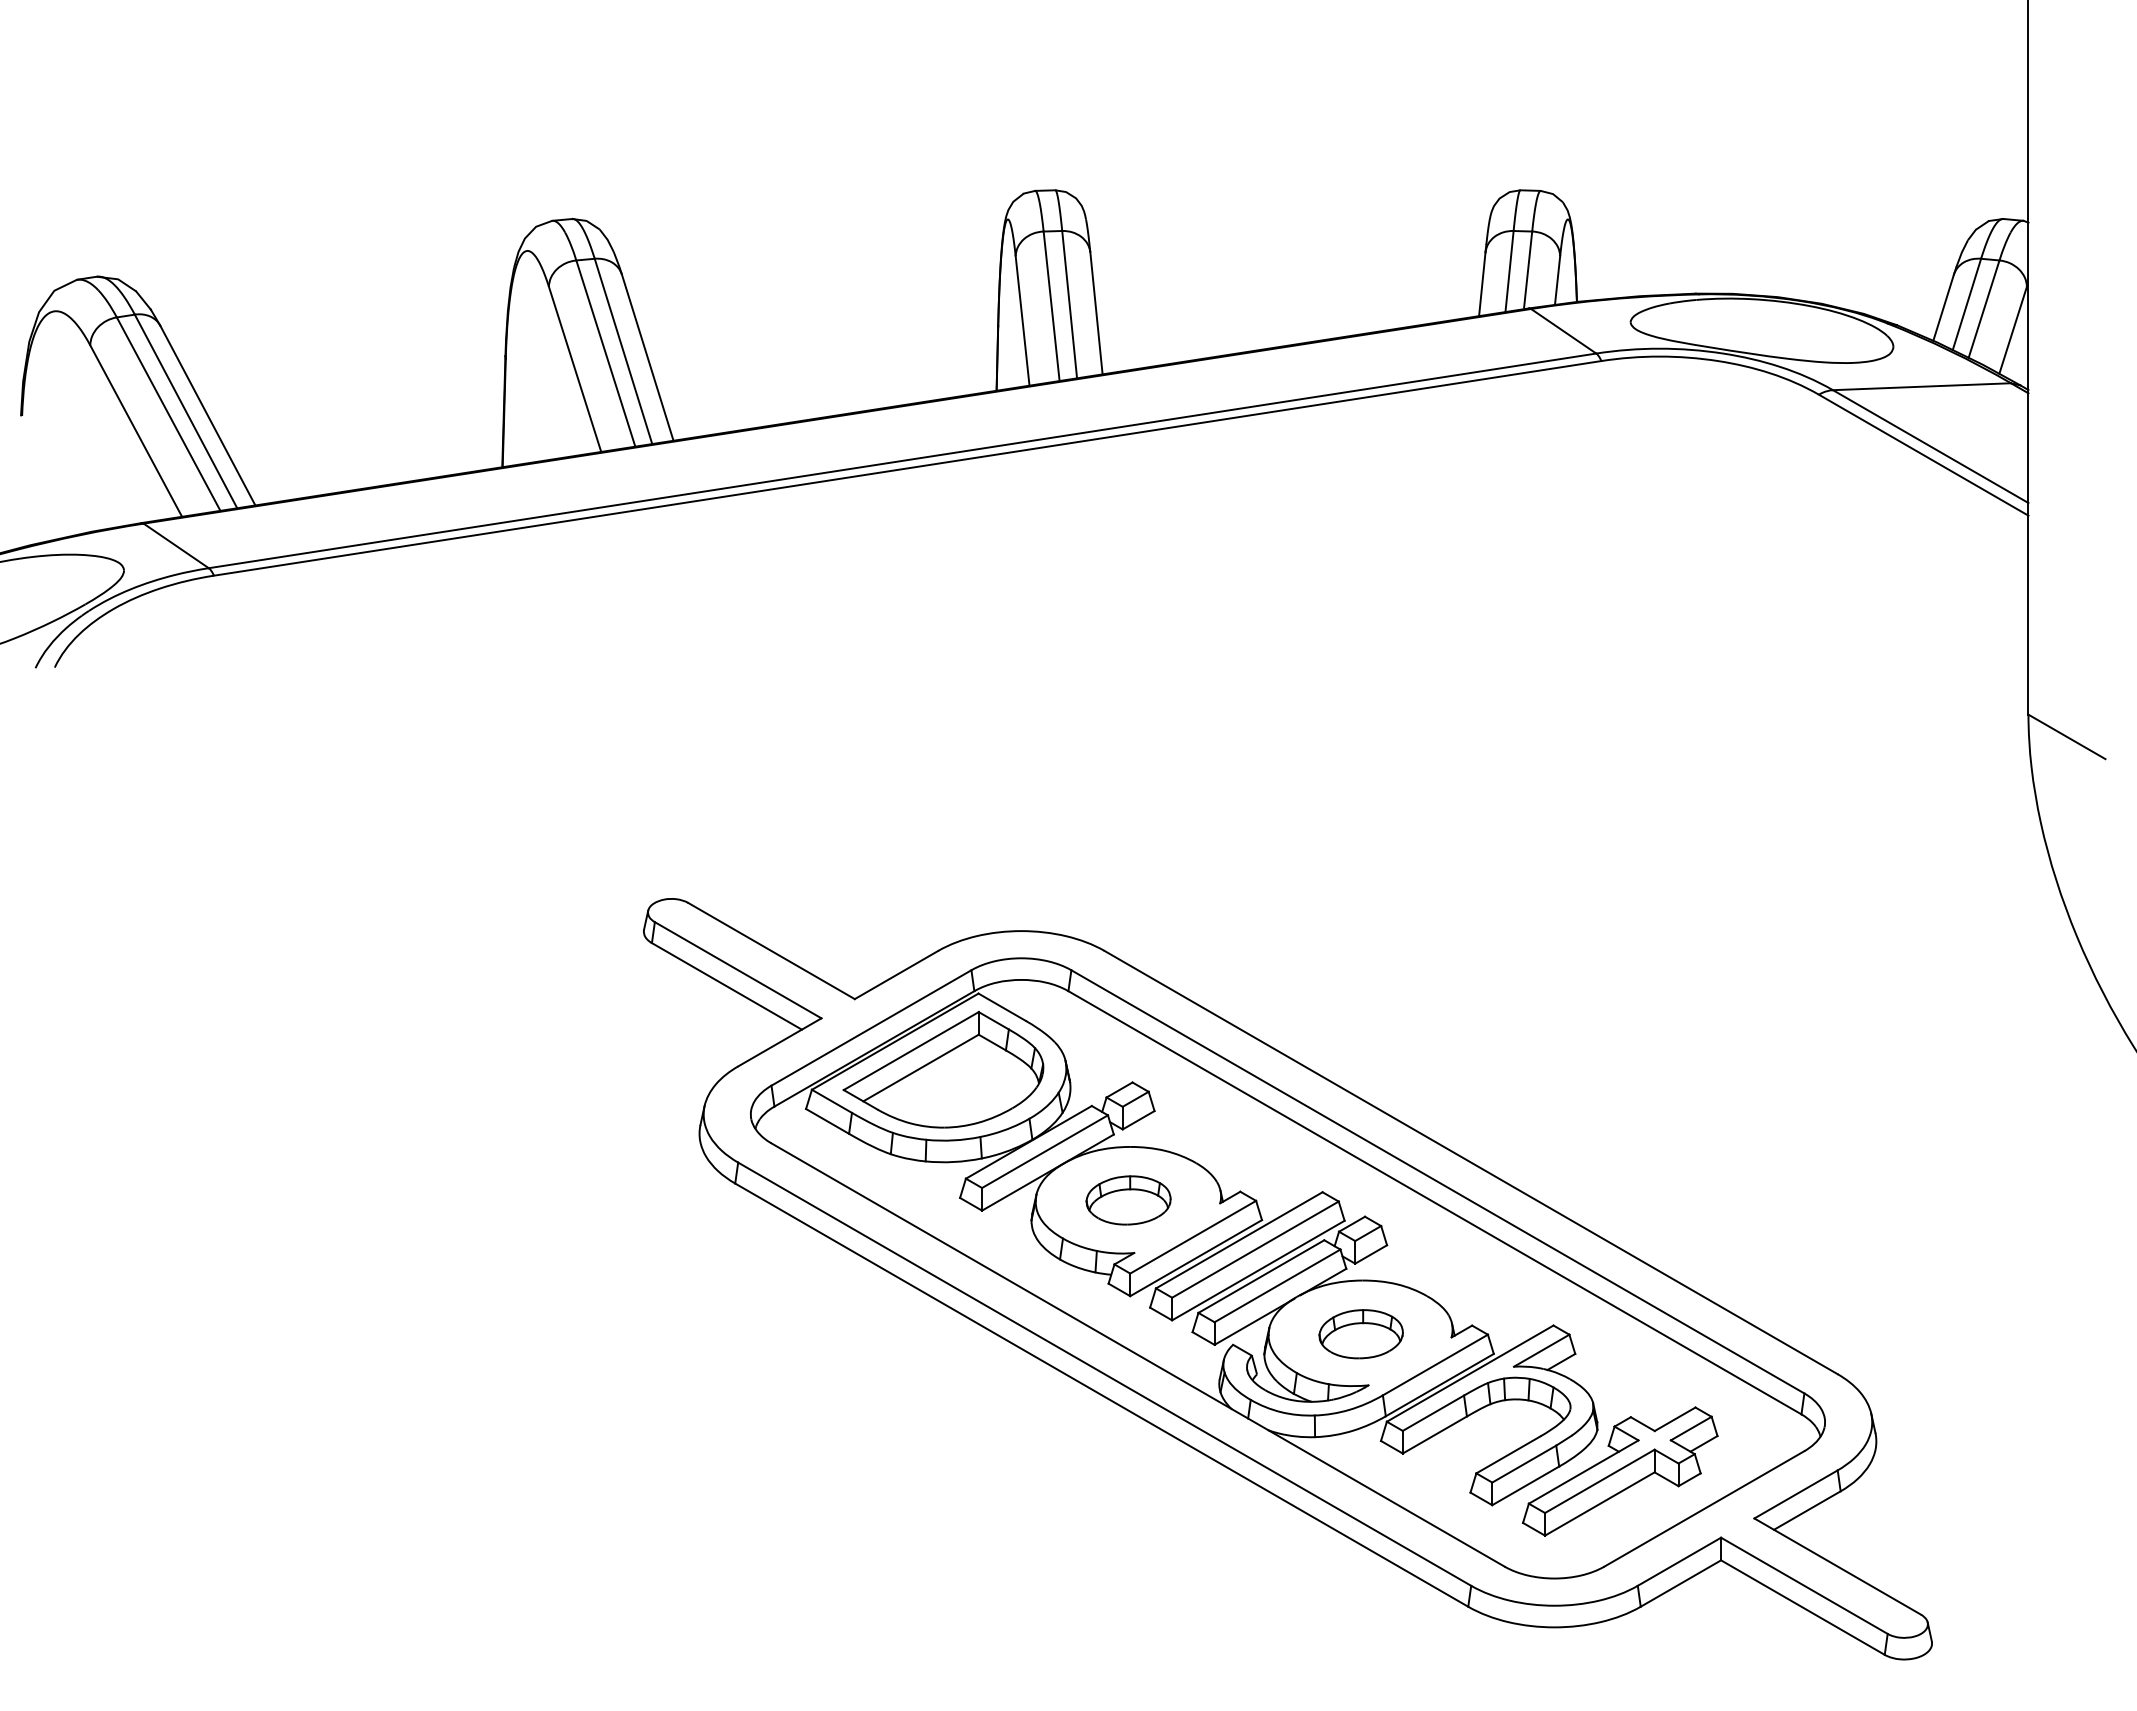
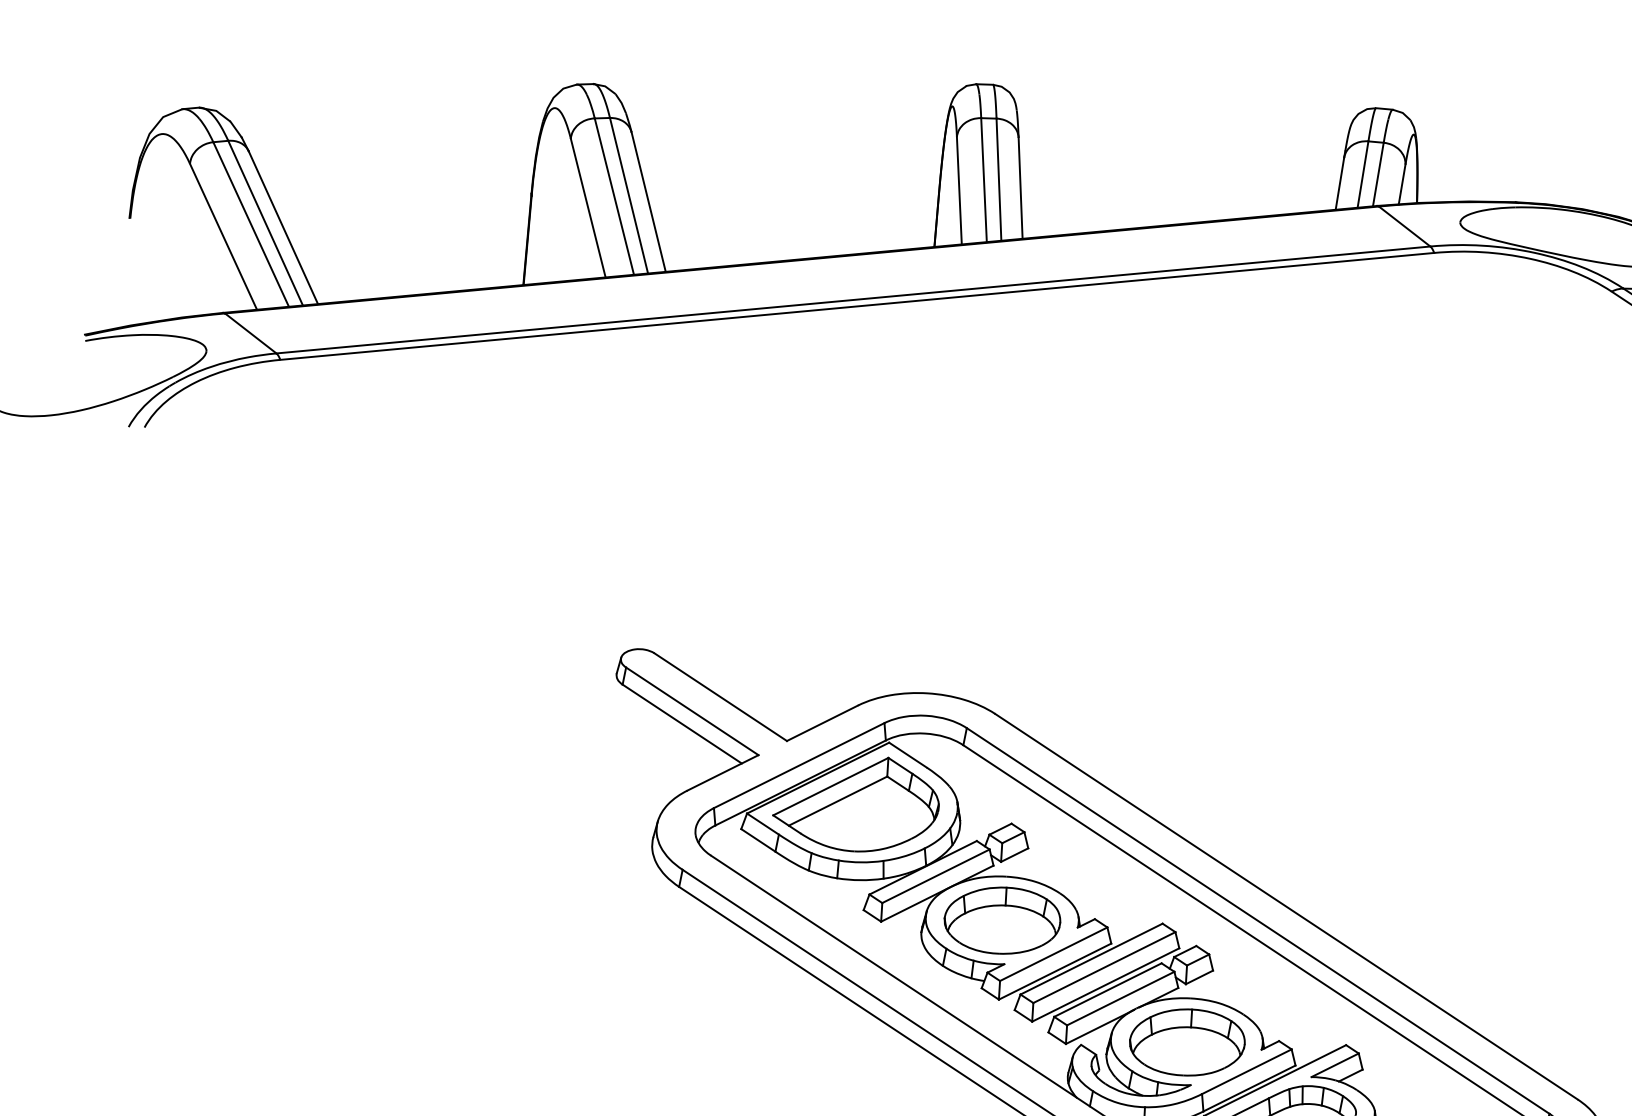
part: (1128, 1200) -> (1002, 920), size x1.67
part: (1360, 1334) -> (1186, 1042), size x1.67

